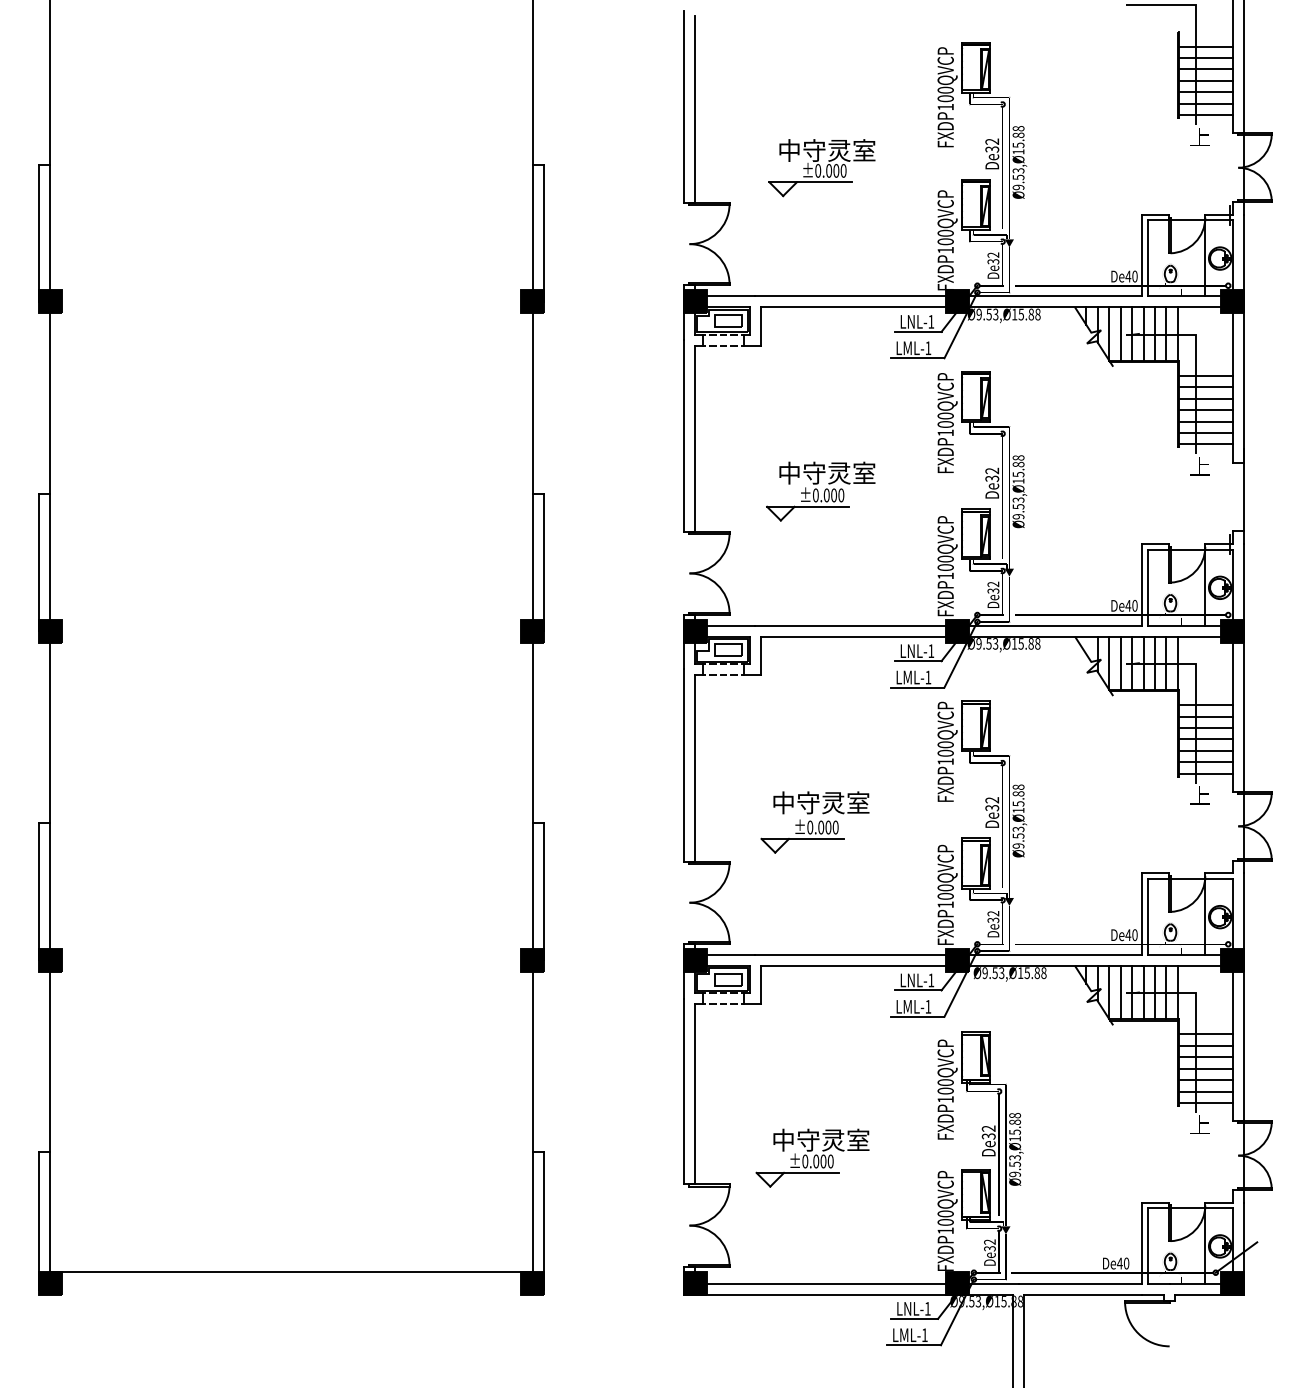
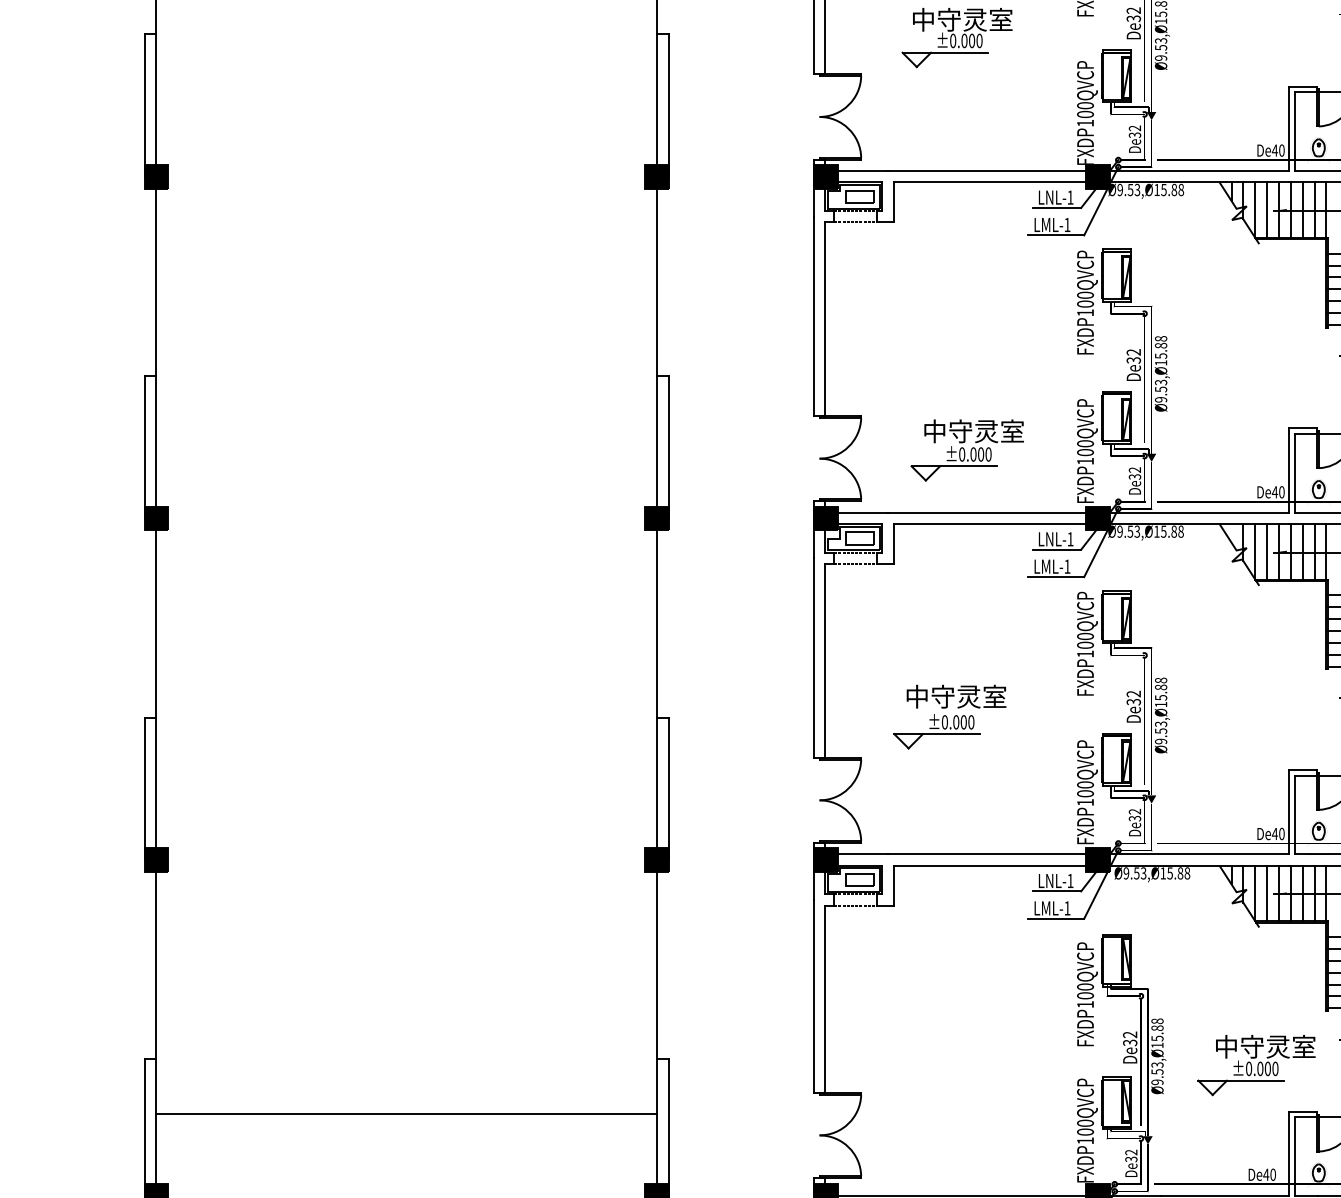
part: (820, 491) -> (966, 450), moved
part: (812, 1157) -> (1256, 1064), moved
line: (291, 1272) -> (406, 1114), moved

